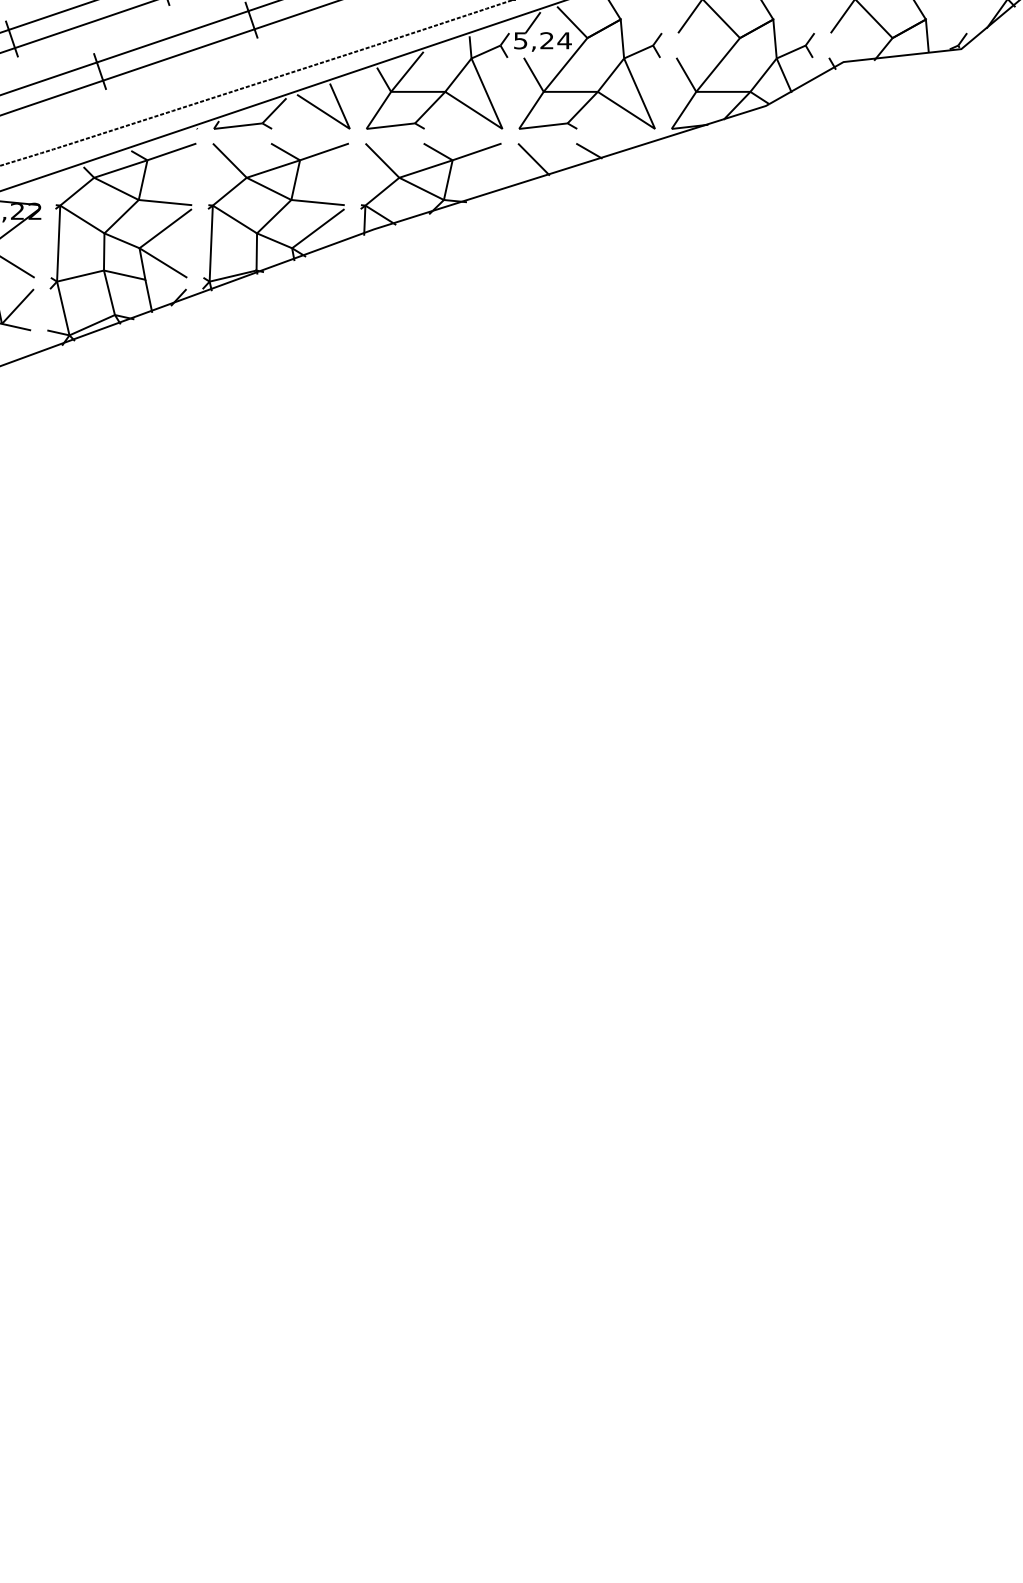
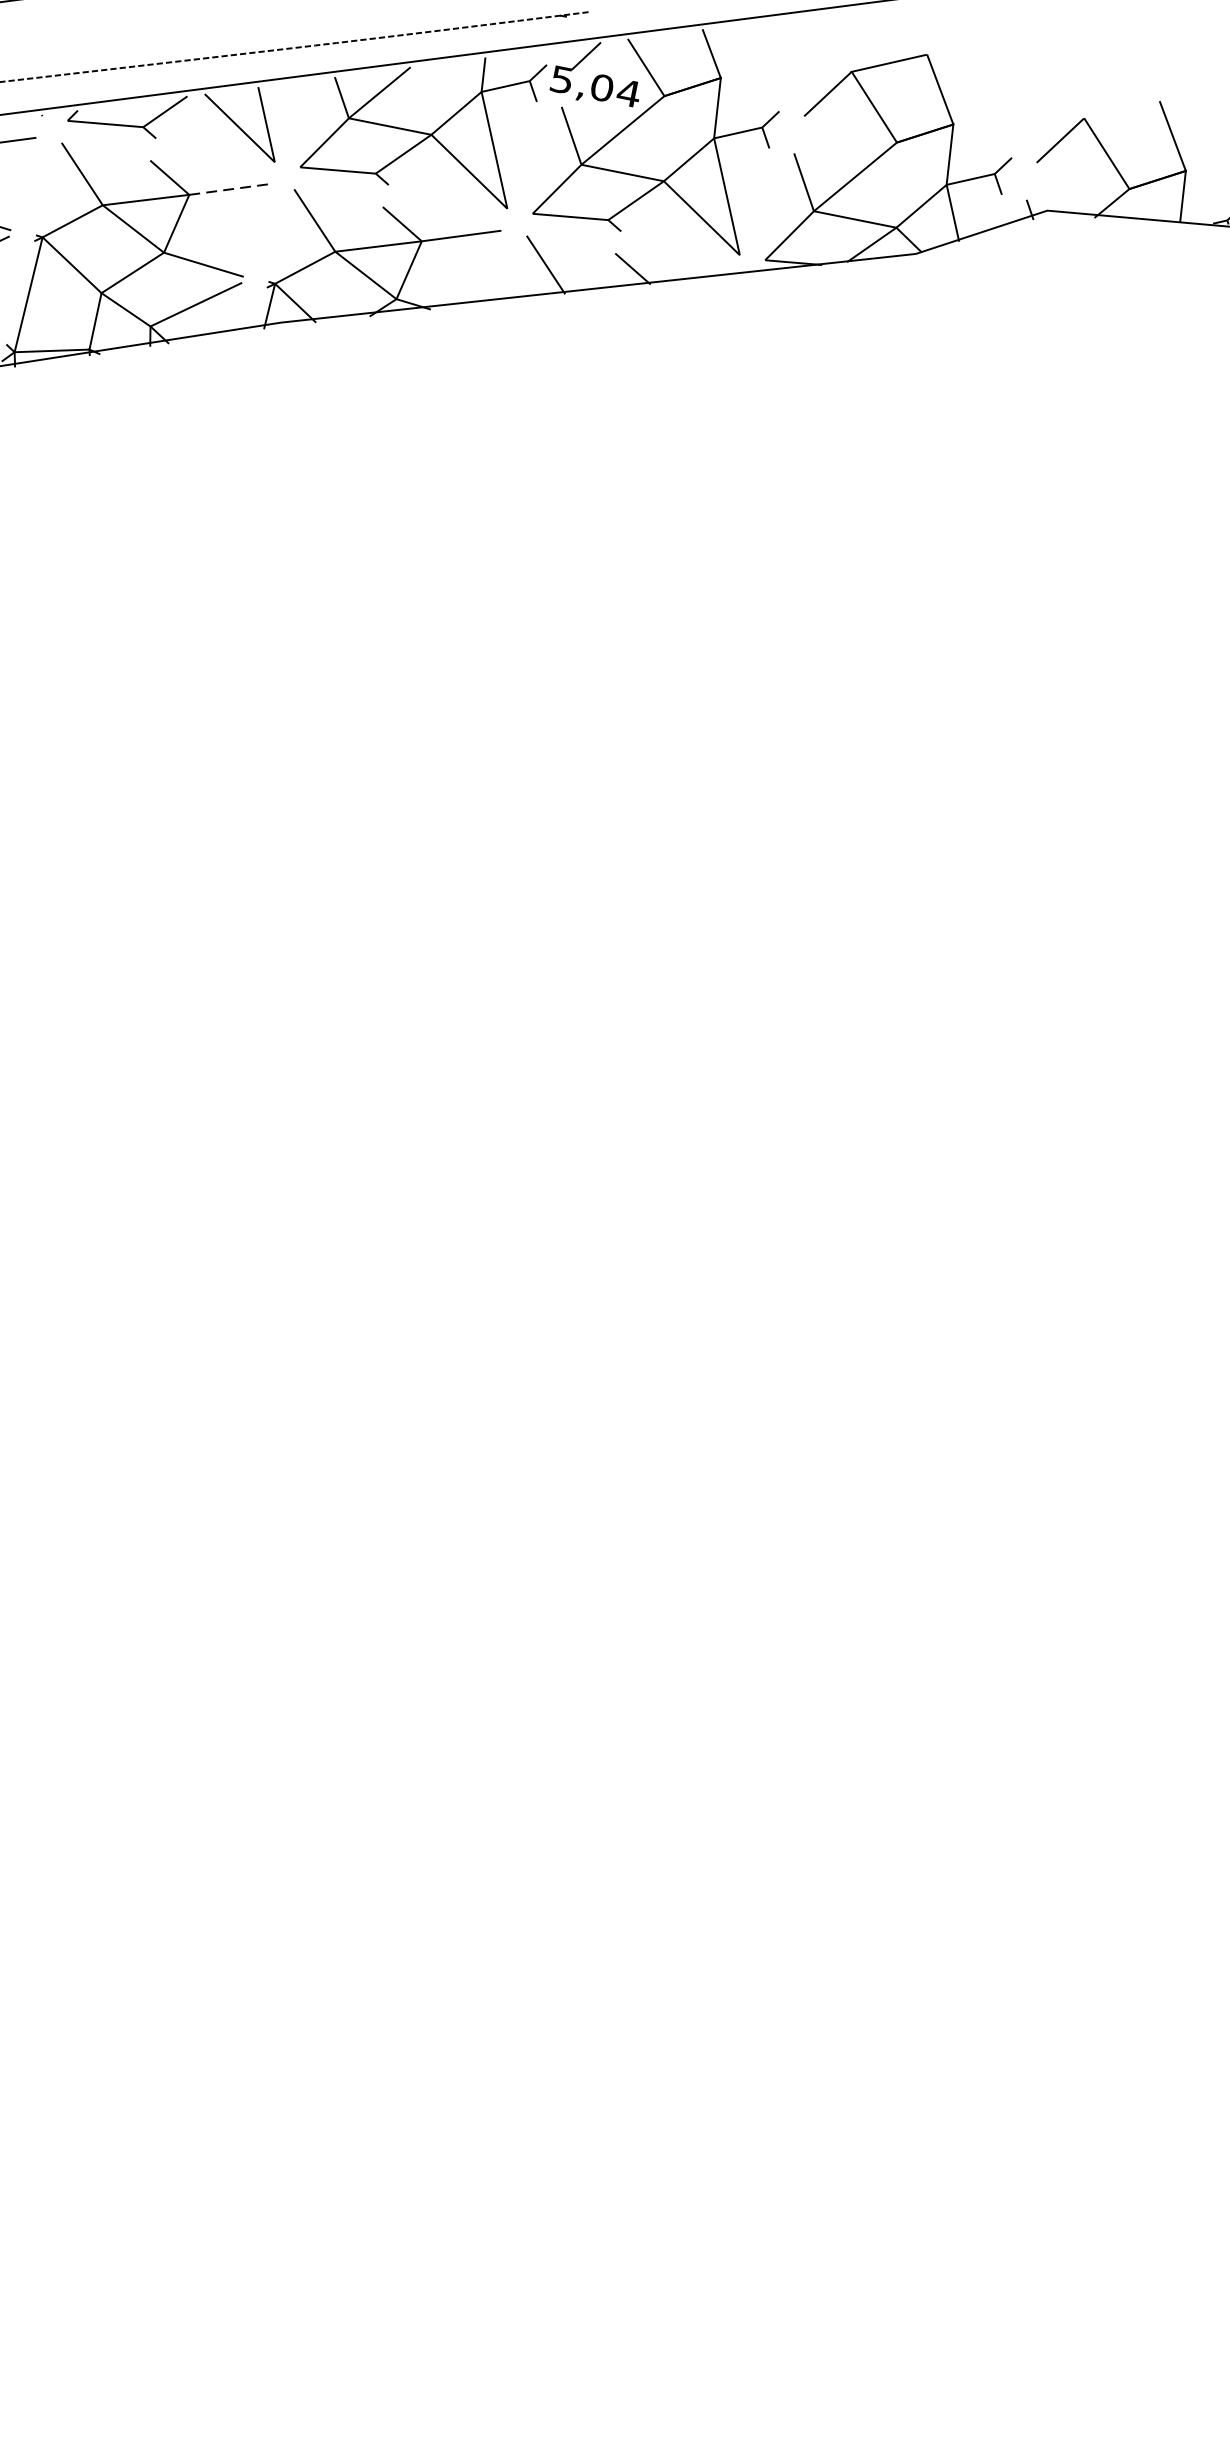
text: (547, 40) -> (602, 87), 5,24 -> 5,04
line: (324, 151) -> (229, 188), solid -> dashed

